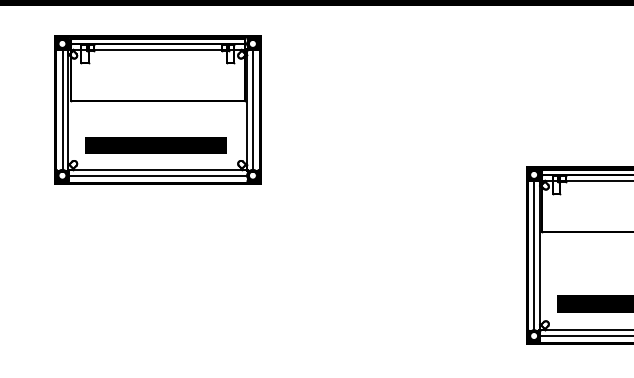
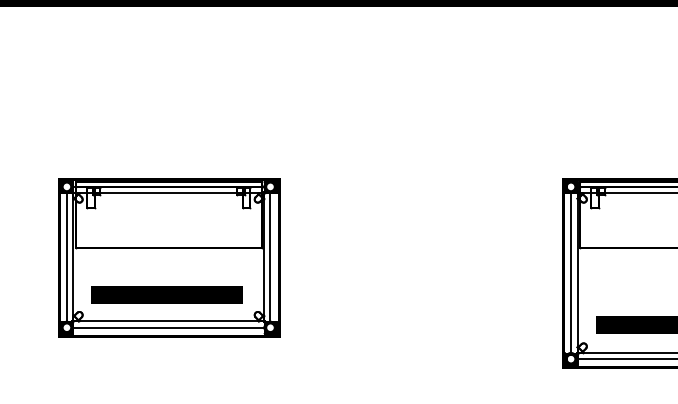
part: (158, 109) -> (169, 257), moved

